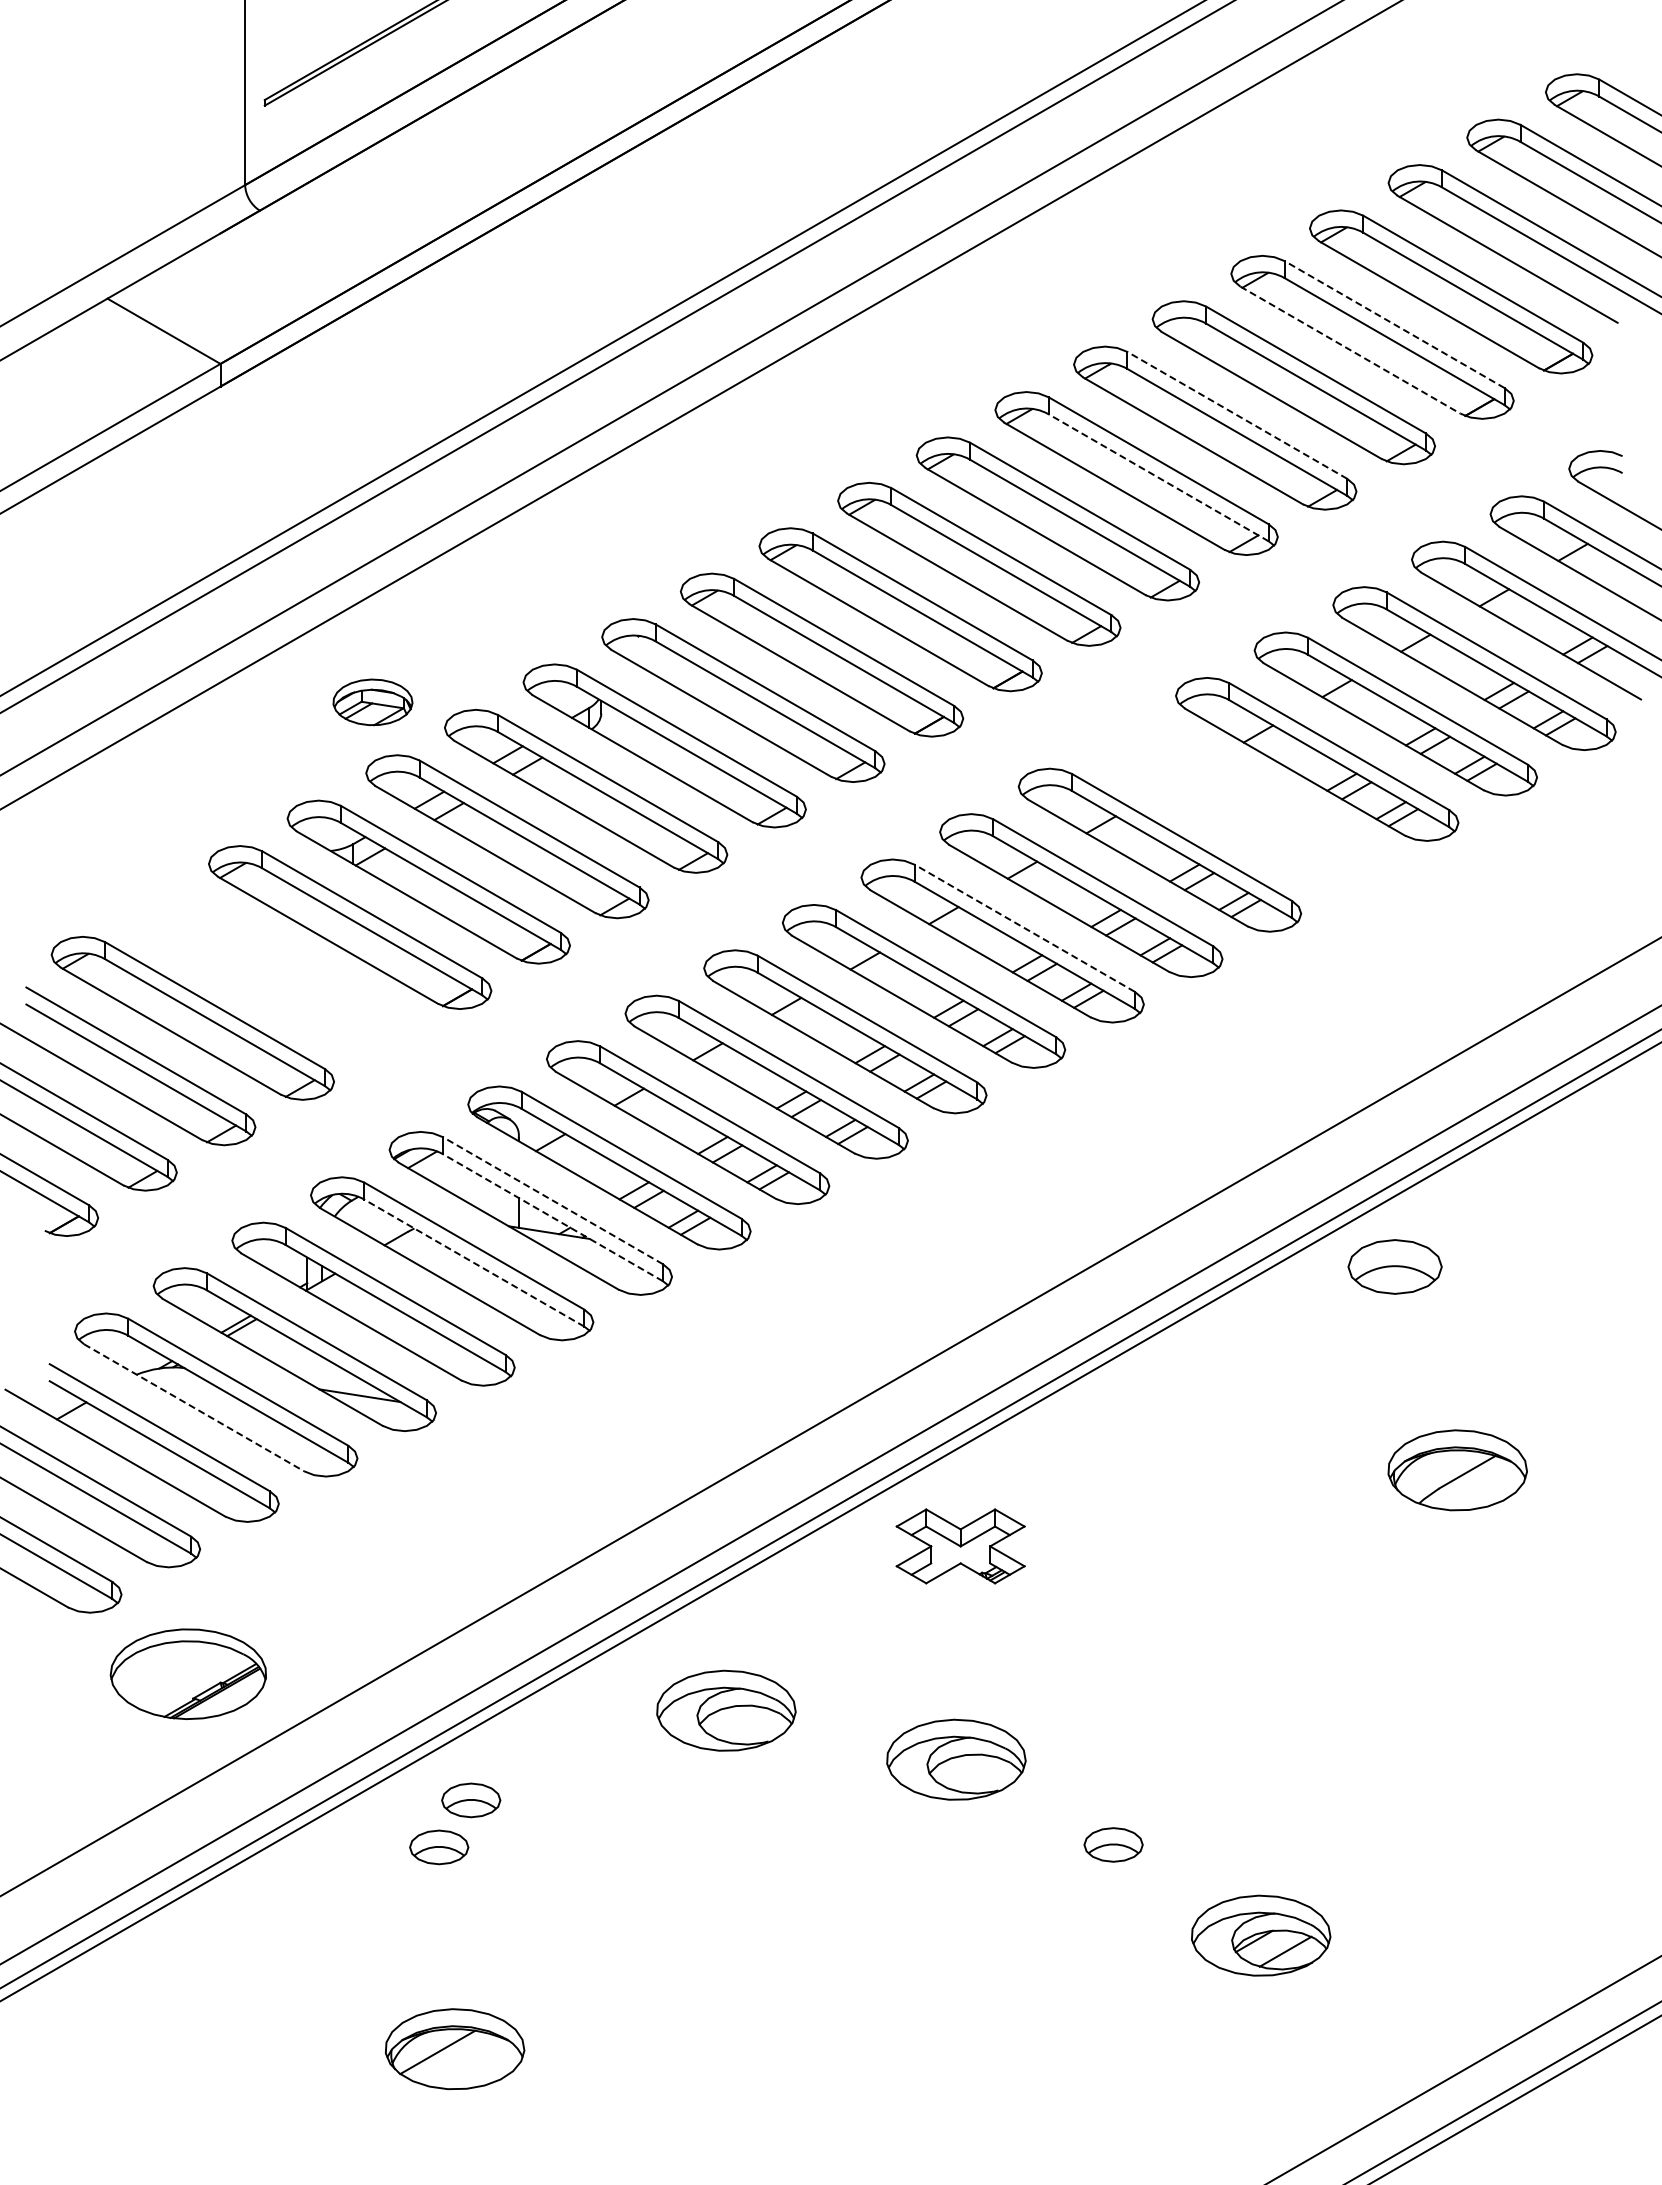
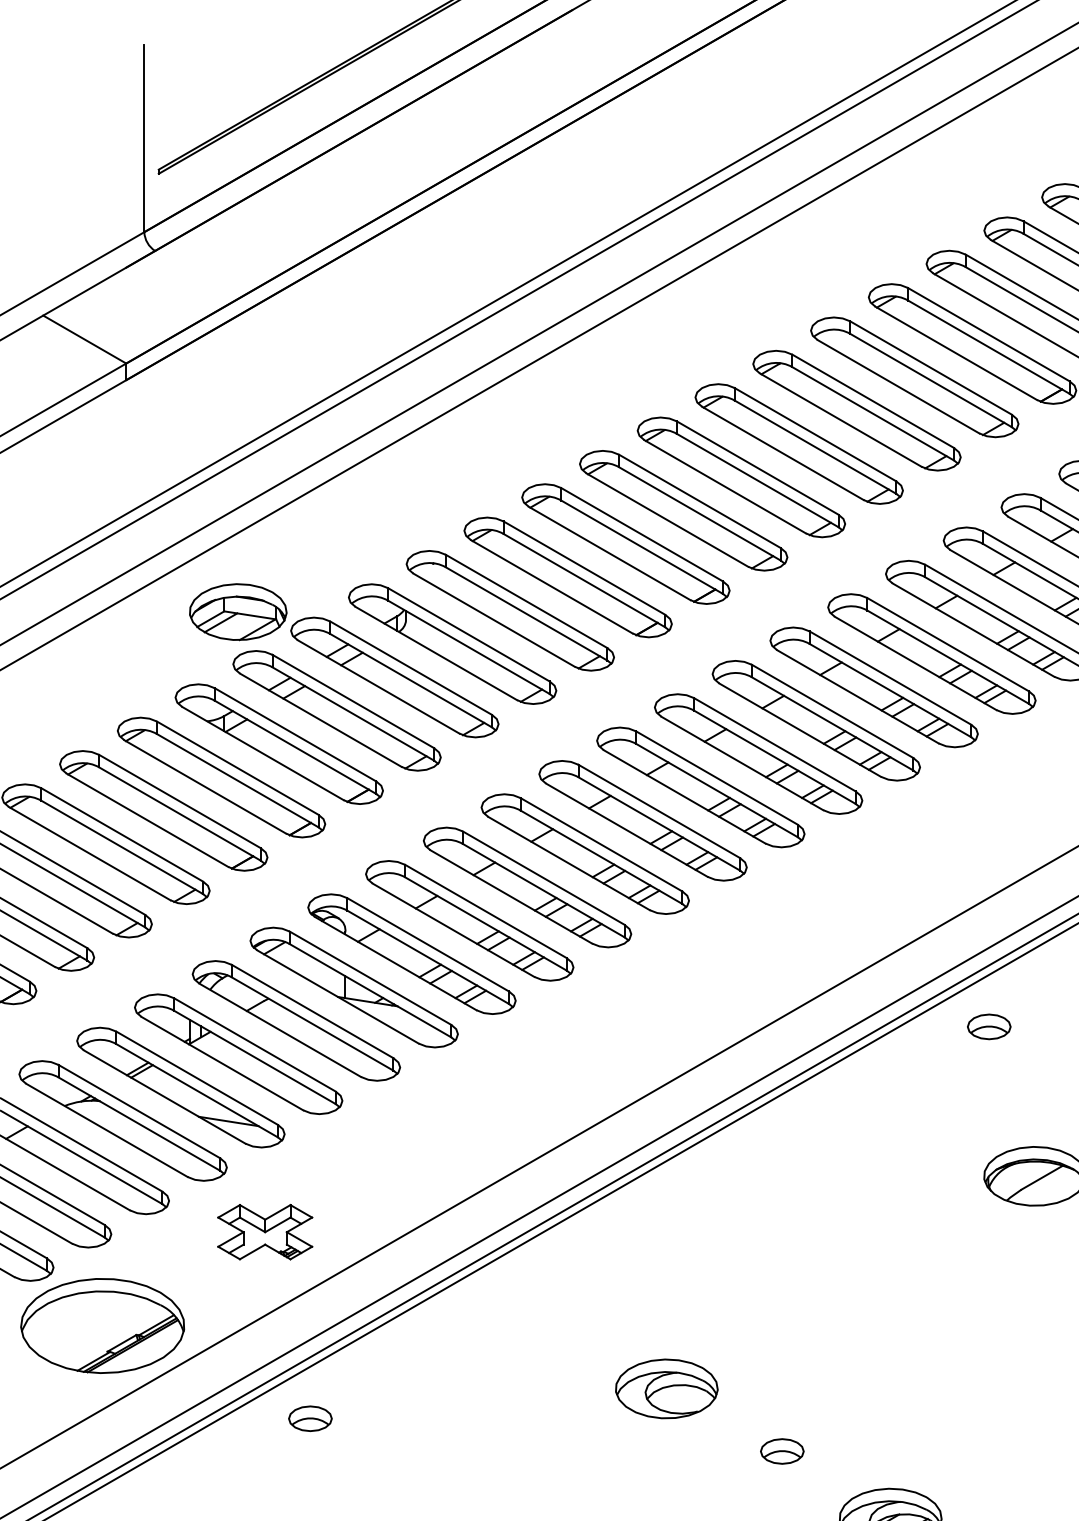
line: (1394, 324) -> (988, 334), dashed -> solid
line: (1350, 350) -> (956, 353), dashed -> solid
line: (1237, 415) -> (873, 401), dashed -> solid
line: (1158, 477) -> (815, 446), dashed -> solid
part: (372, 702) -> (237, 612), size x1.67
part: (1238, 804) -> (874, 687), added
line: (1024, 928) -> (716, 778), dashed -> solid
part: (271, 972) -> (163, 810), added
line: (552, 1200) -> (370, 978), dashed -> solid
line: (552, 1217) -> (370, 990), dashed -> solid
line: (474, 1263) -> (312, 1024), dashed -> solid
part: (1395, 1266) -> (989, 1026), size x0.62
line: (194, 1407) -> (107, 1130), dashed -> solid
part: (960, 1546) -> (265, 1232), moved
part: (188, 1674) -> (102, 1326), size x1.43
part: (726, 1710) -> (497, 1352), removed
part: (439, 1847) -> (287, 1453), removed

